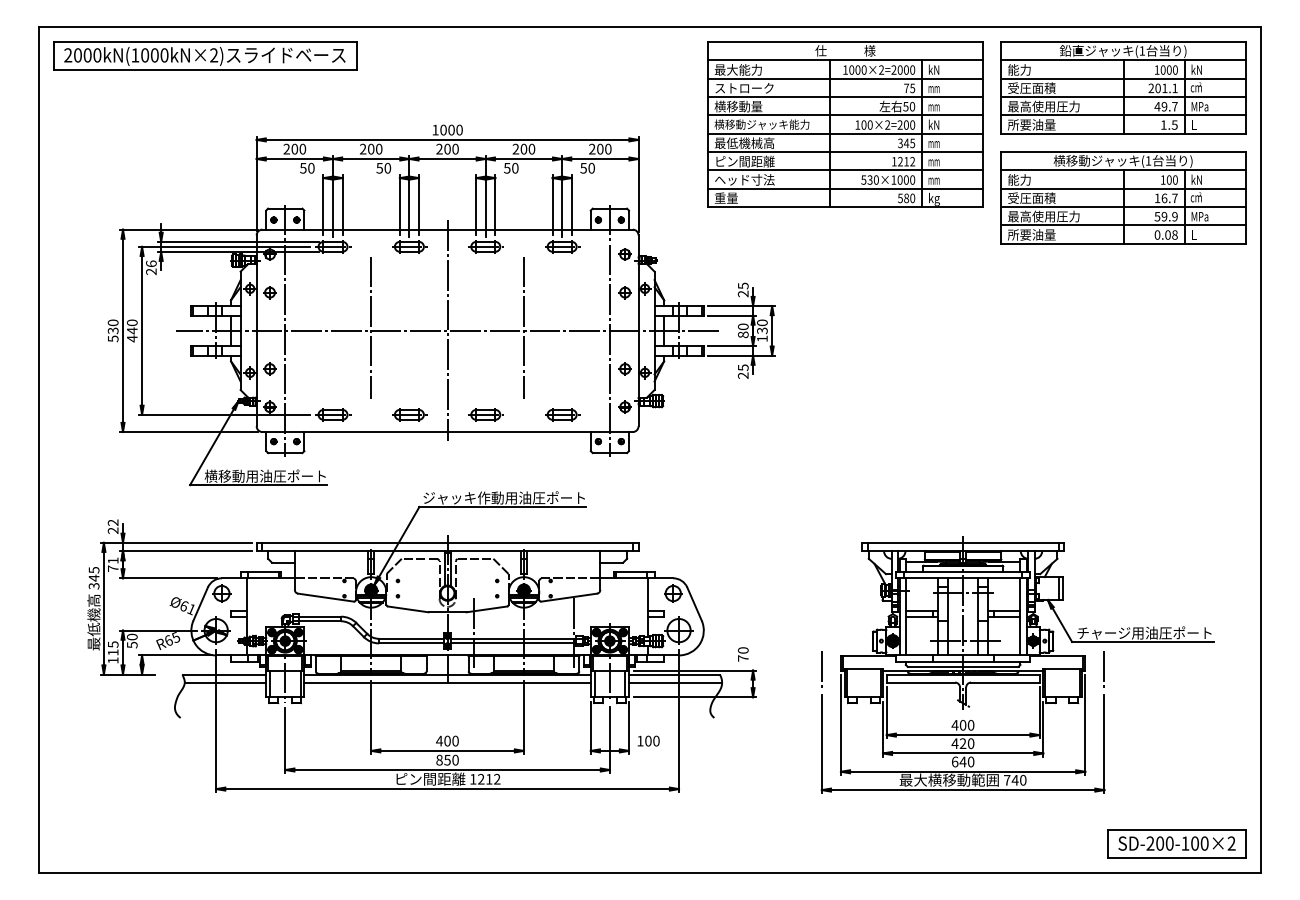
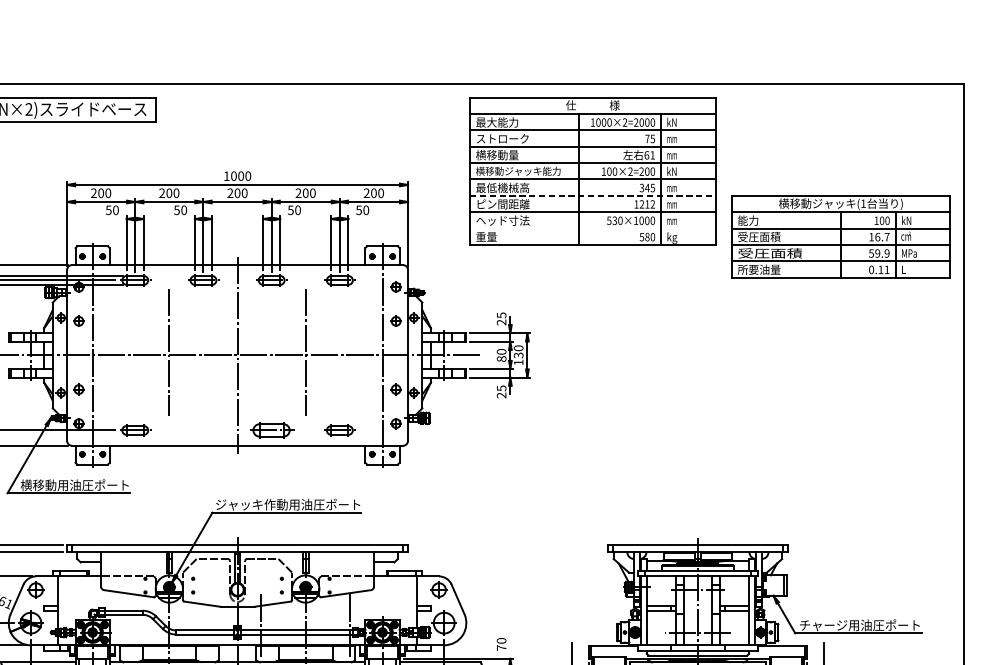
part: (1123, 87) -> (841, 138), removed
text: (909, 106) -> (650, 155), 50 -> 61
line: (846, 152) -> (593, 196), solid -> dashed
line: (845, 188) -> (592, 228), removed
text: (1043, 216) -> (769, 253), 最高使用圧力 -> 受圧面積
text: (1171, 234) -> (884, 269), 0.08 -> 0.11
part: (409, 414) -> (203, 430), removed
part: (485, 414) -> (271, 430), size x1.4

